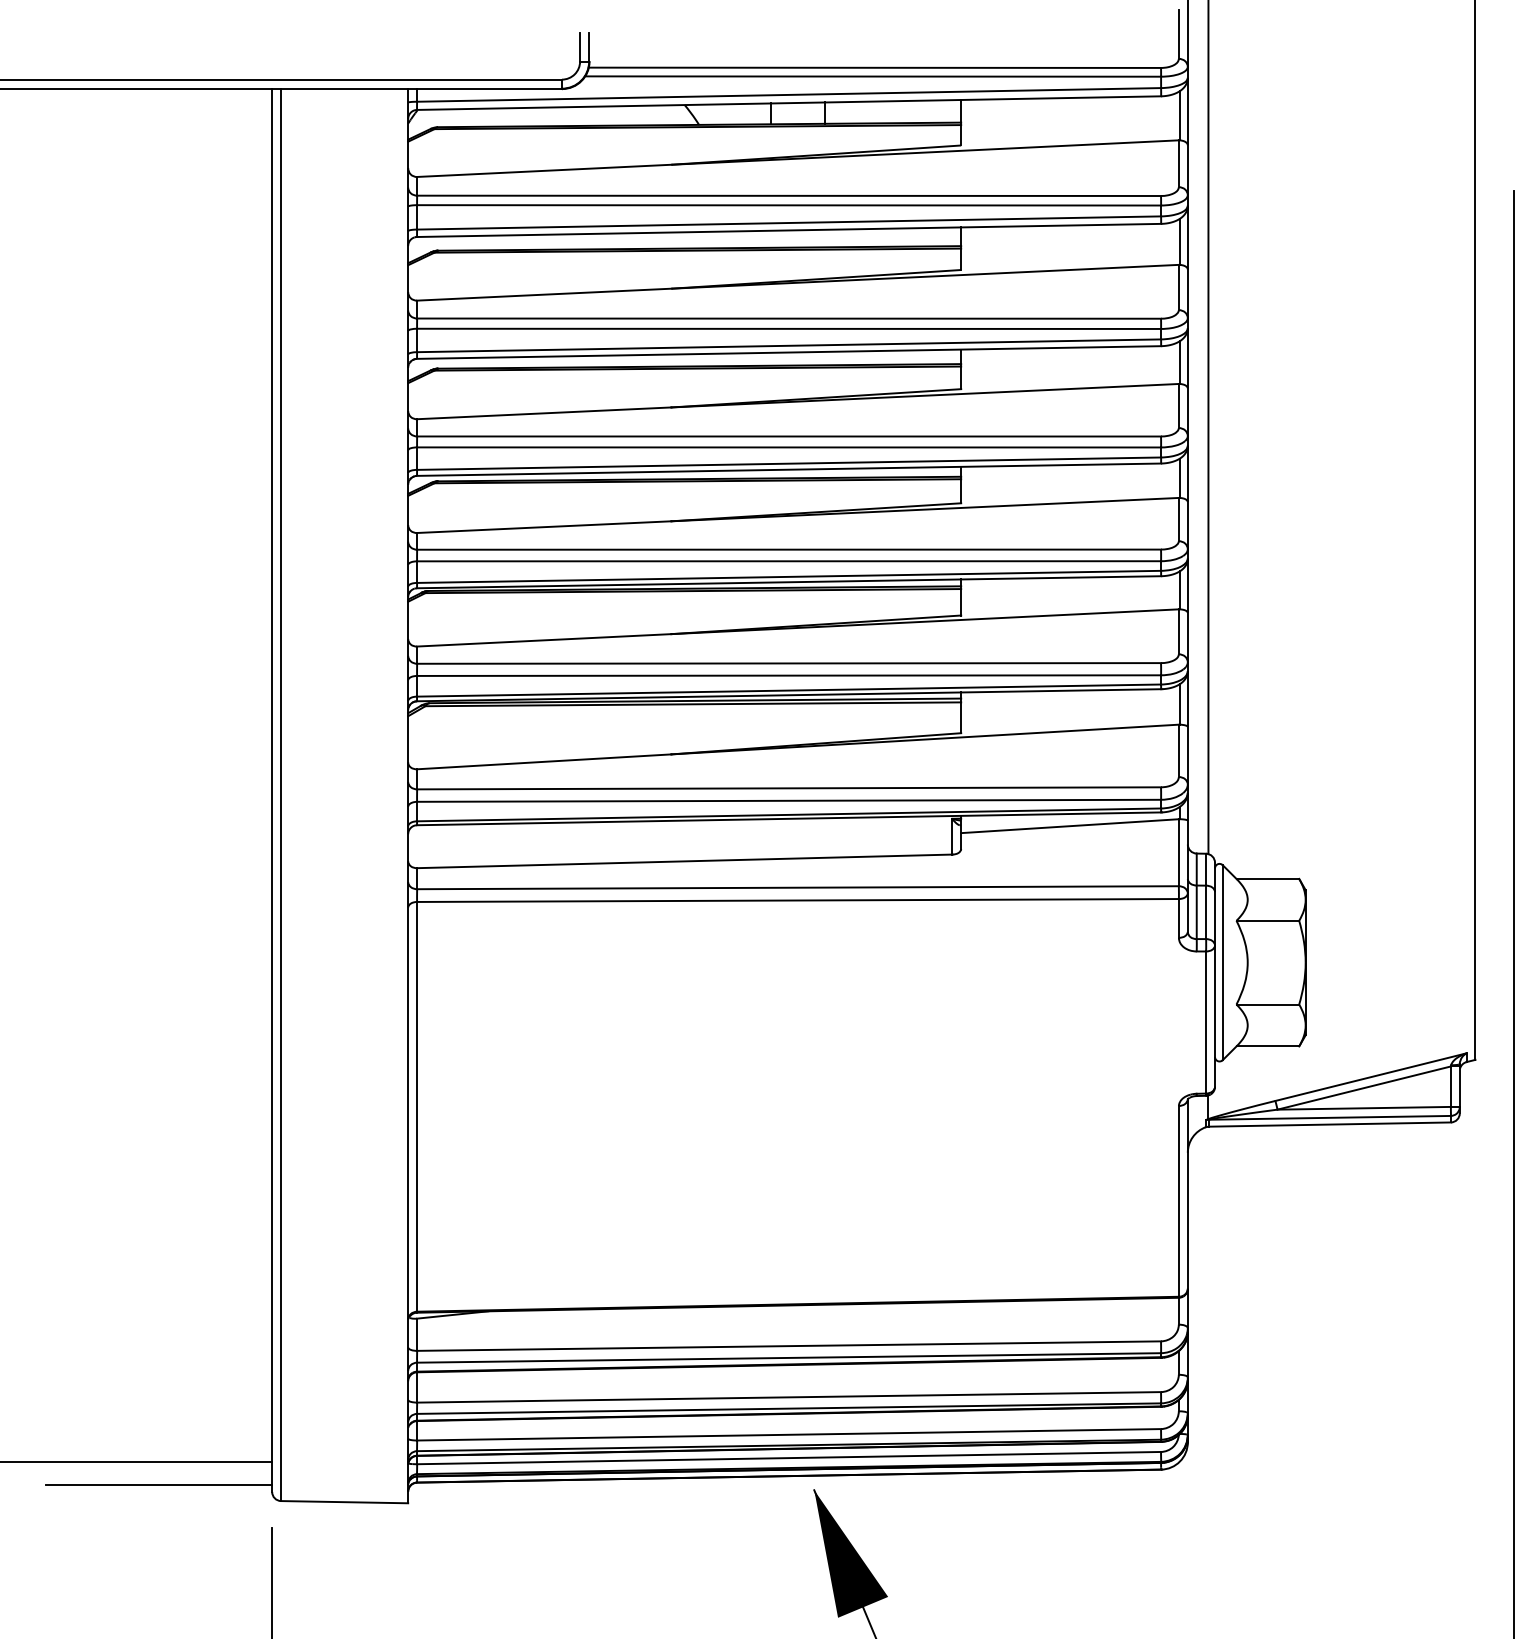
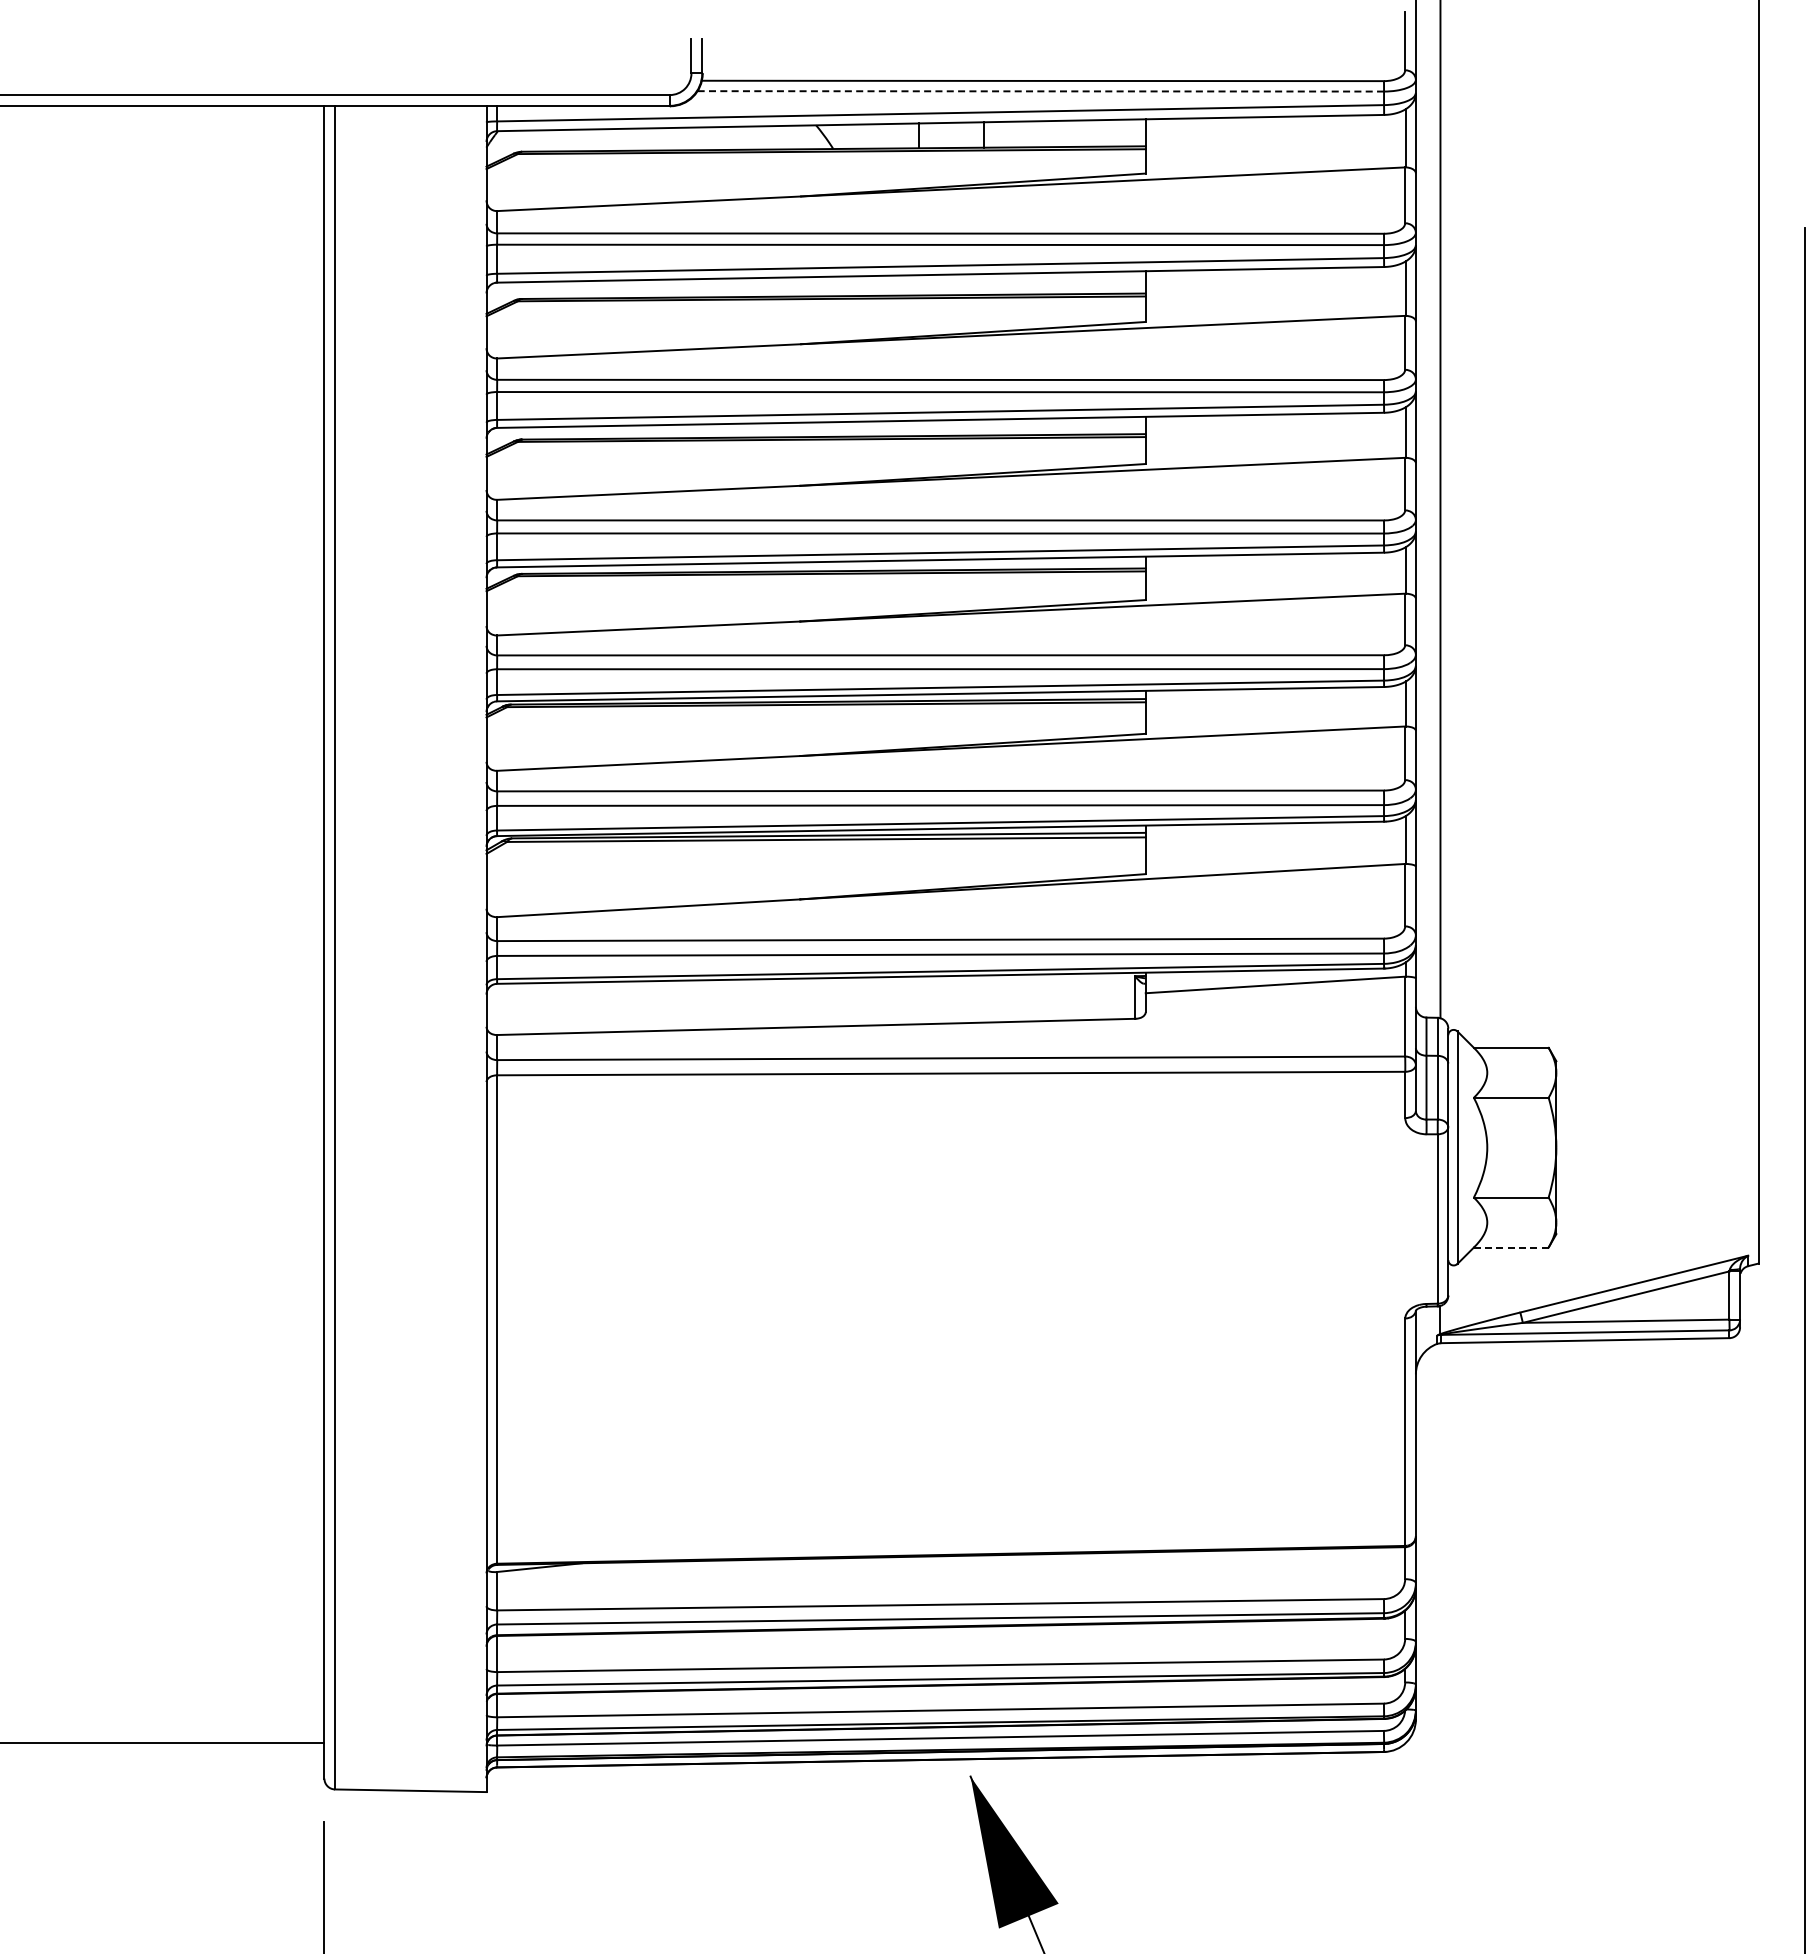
line: (872, 76) -> (1040, 91), solid -> dashed
line: (1267, 1046) -> (1510, 1247), solid -> dashed
line: (159, 1485) -> (189, 1770), removed

